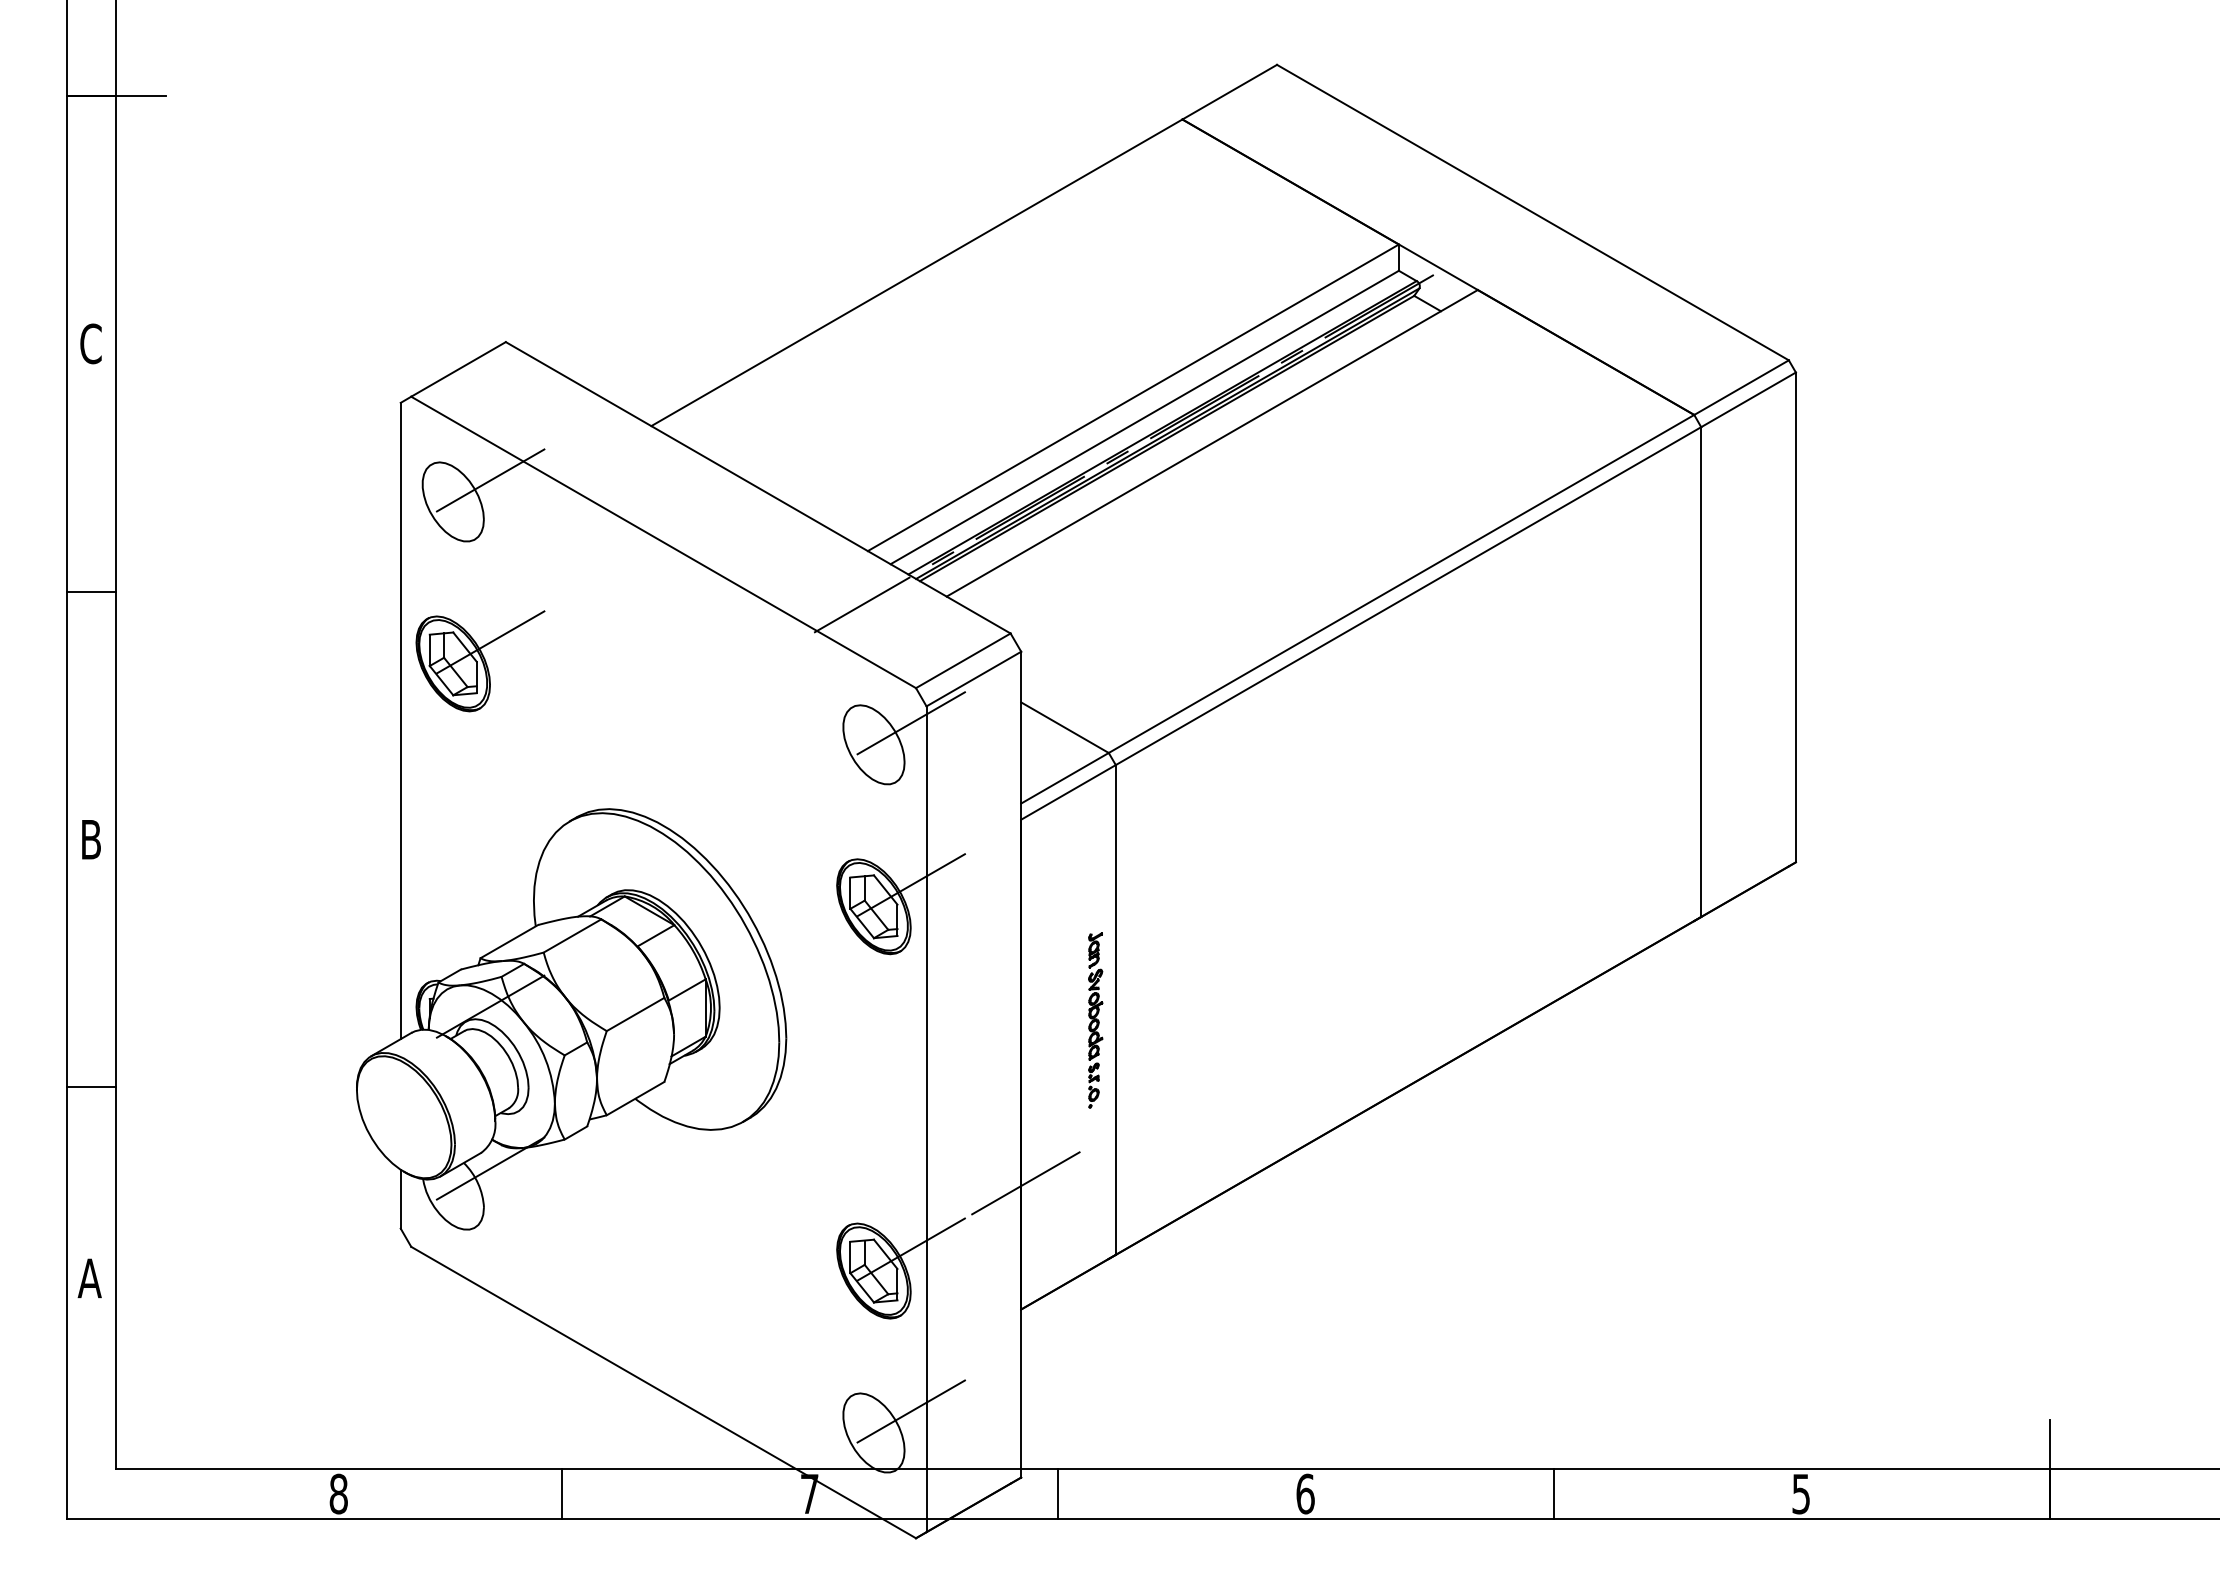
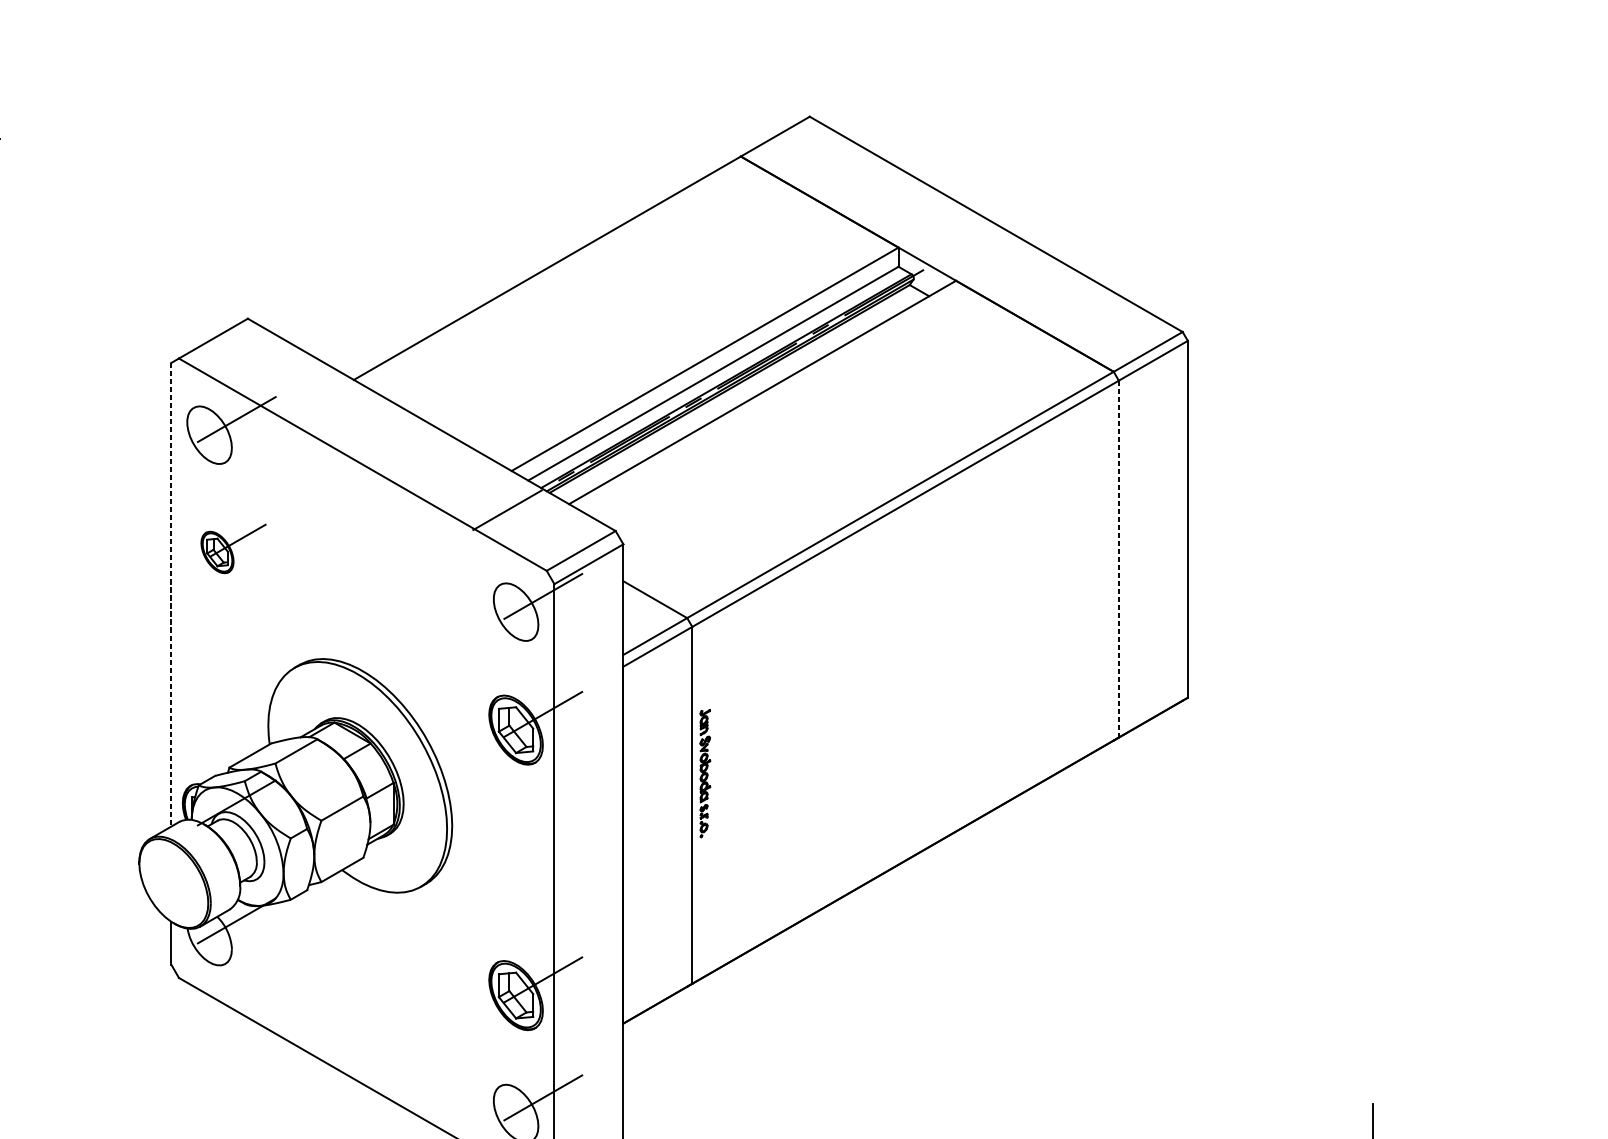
part: (480, 661) -> (229, 551), size x0.6
line: (1701, 672) -> (1119, 559), solid -> dashed
line: (400, 721) -> (171, 595), solid -> dashed
part: (1095, 1020) -> (705, 773), moved
line: (1024, 1183) -> (625, 931), removed

